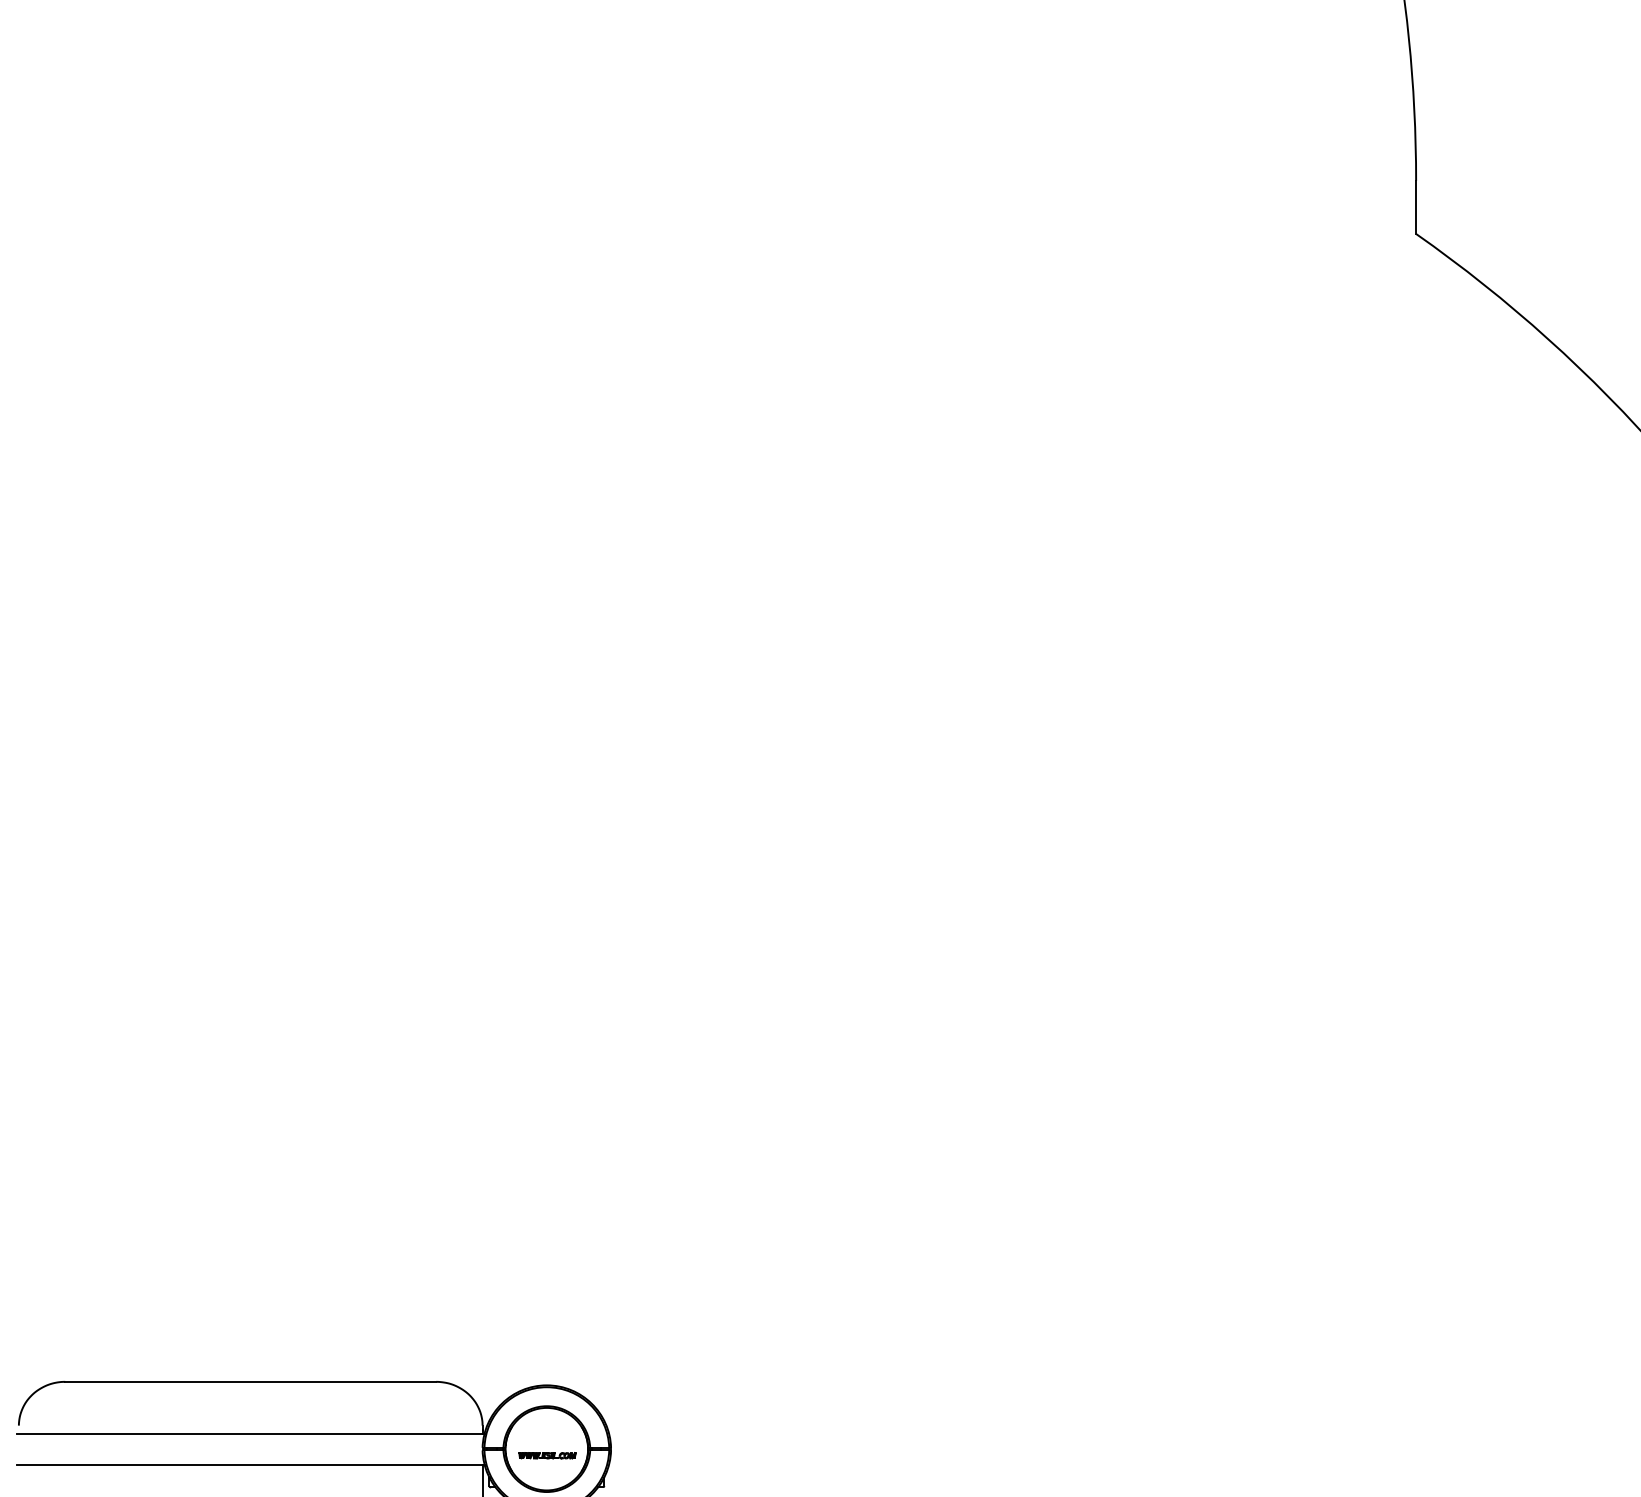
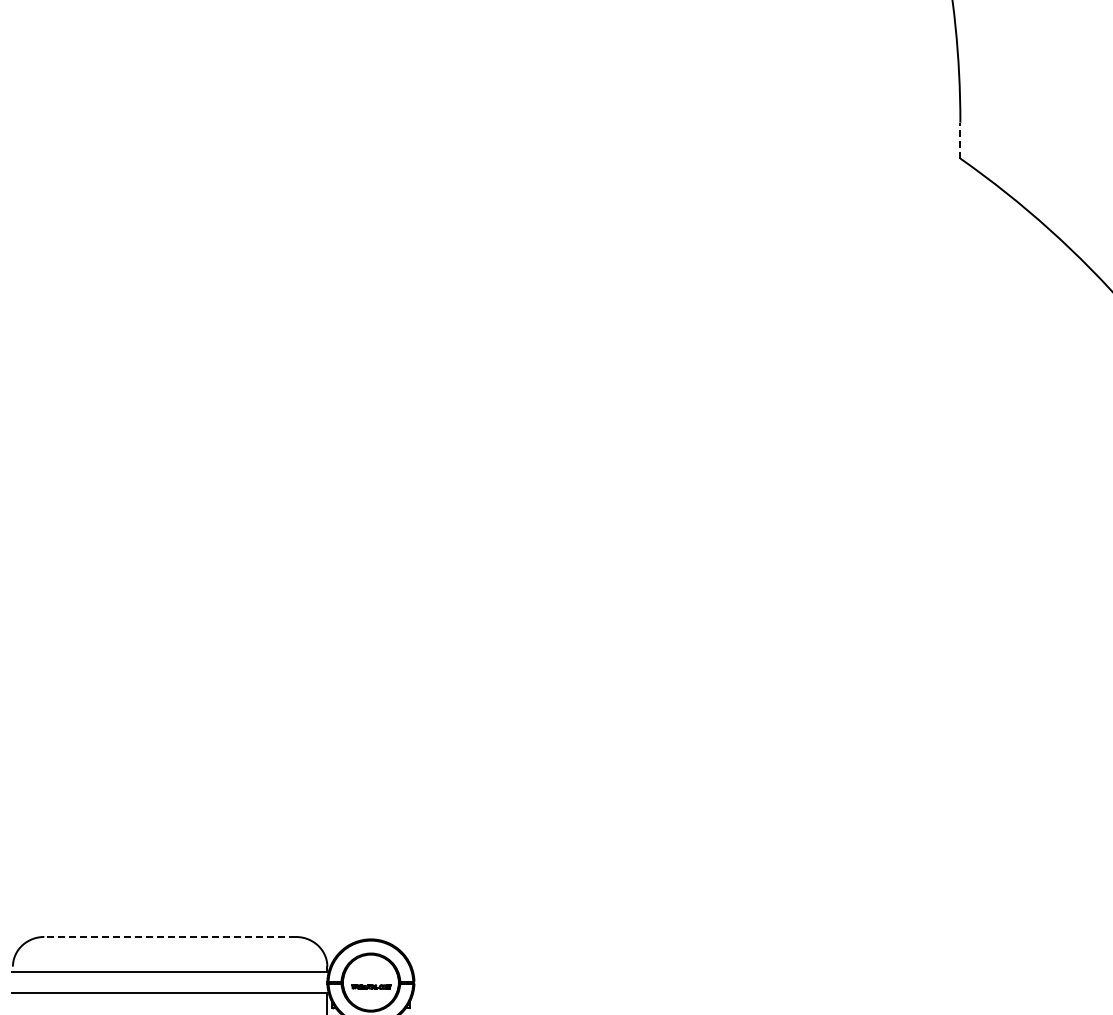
line: (1416, 207) -> (960, 140), solid -> dashed
line: (251, 1381) -> (170, 936), solid -> dashed

